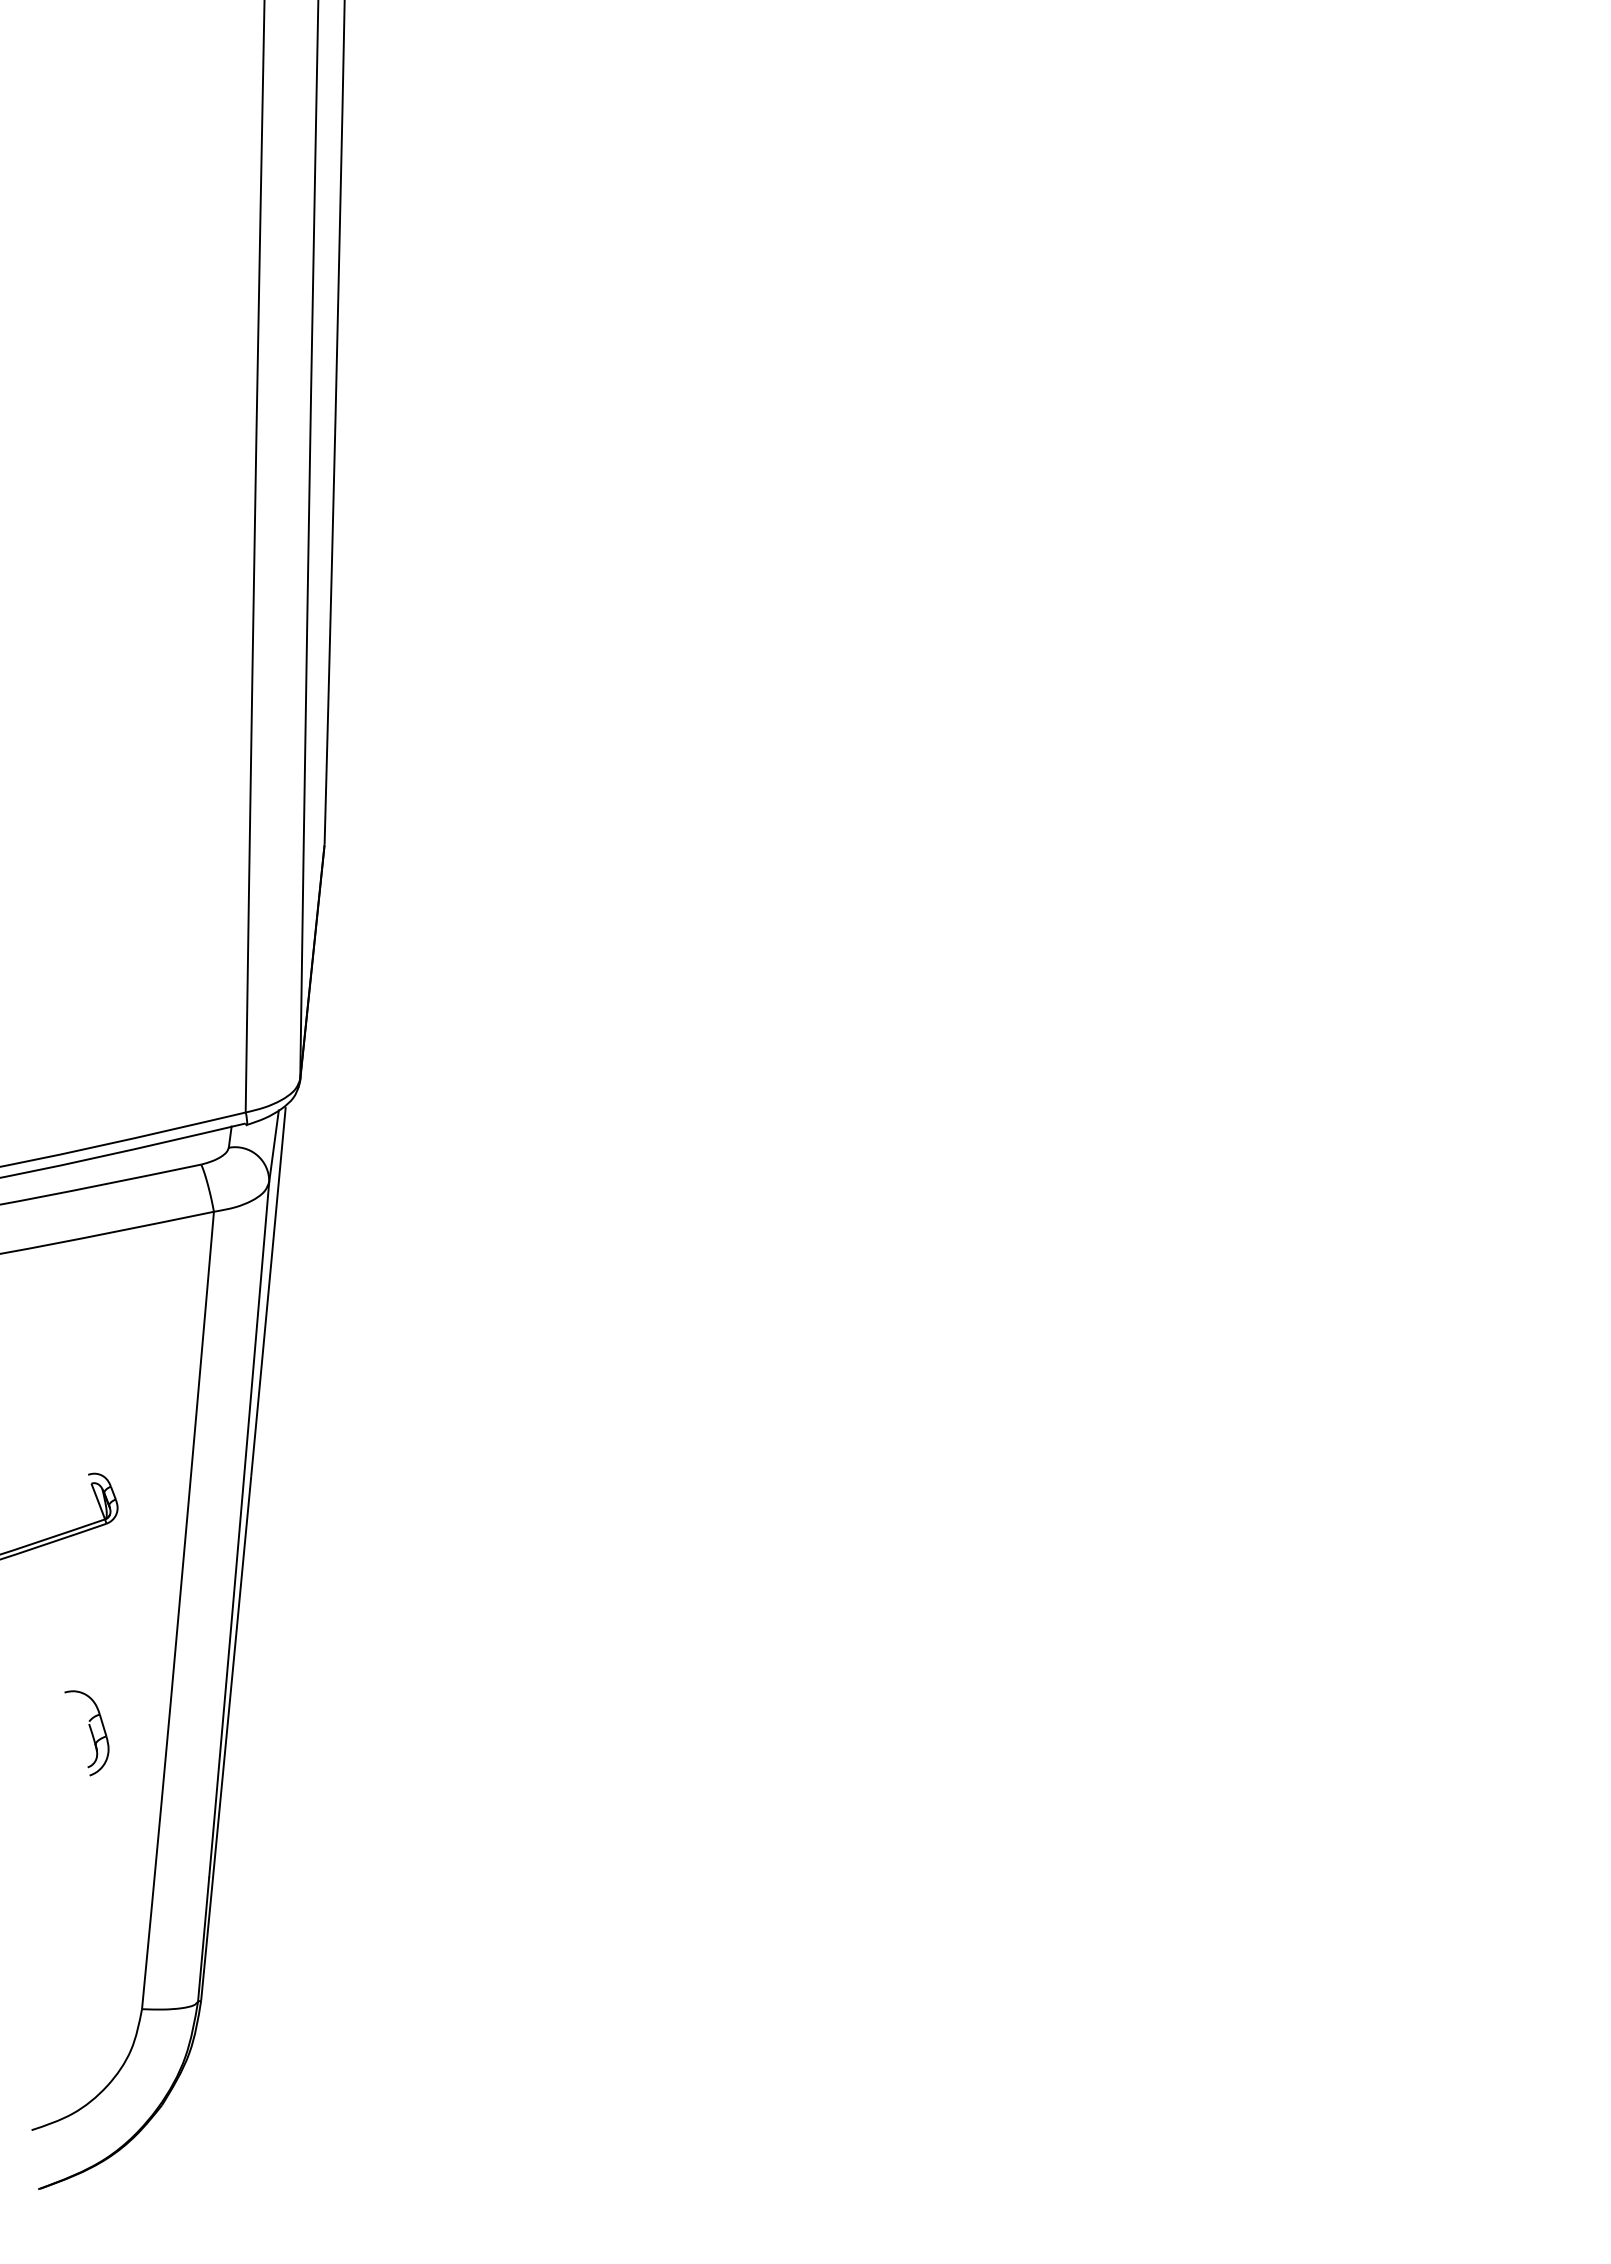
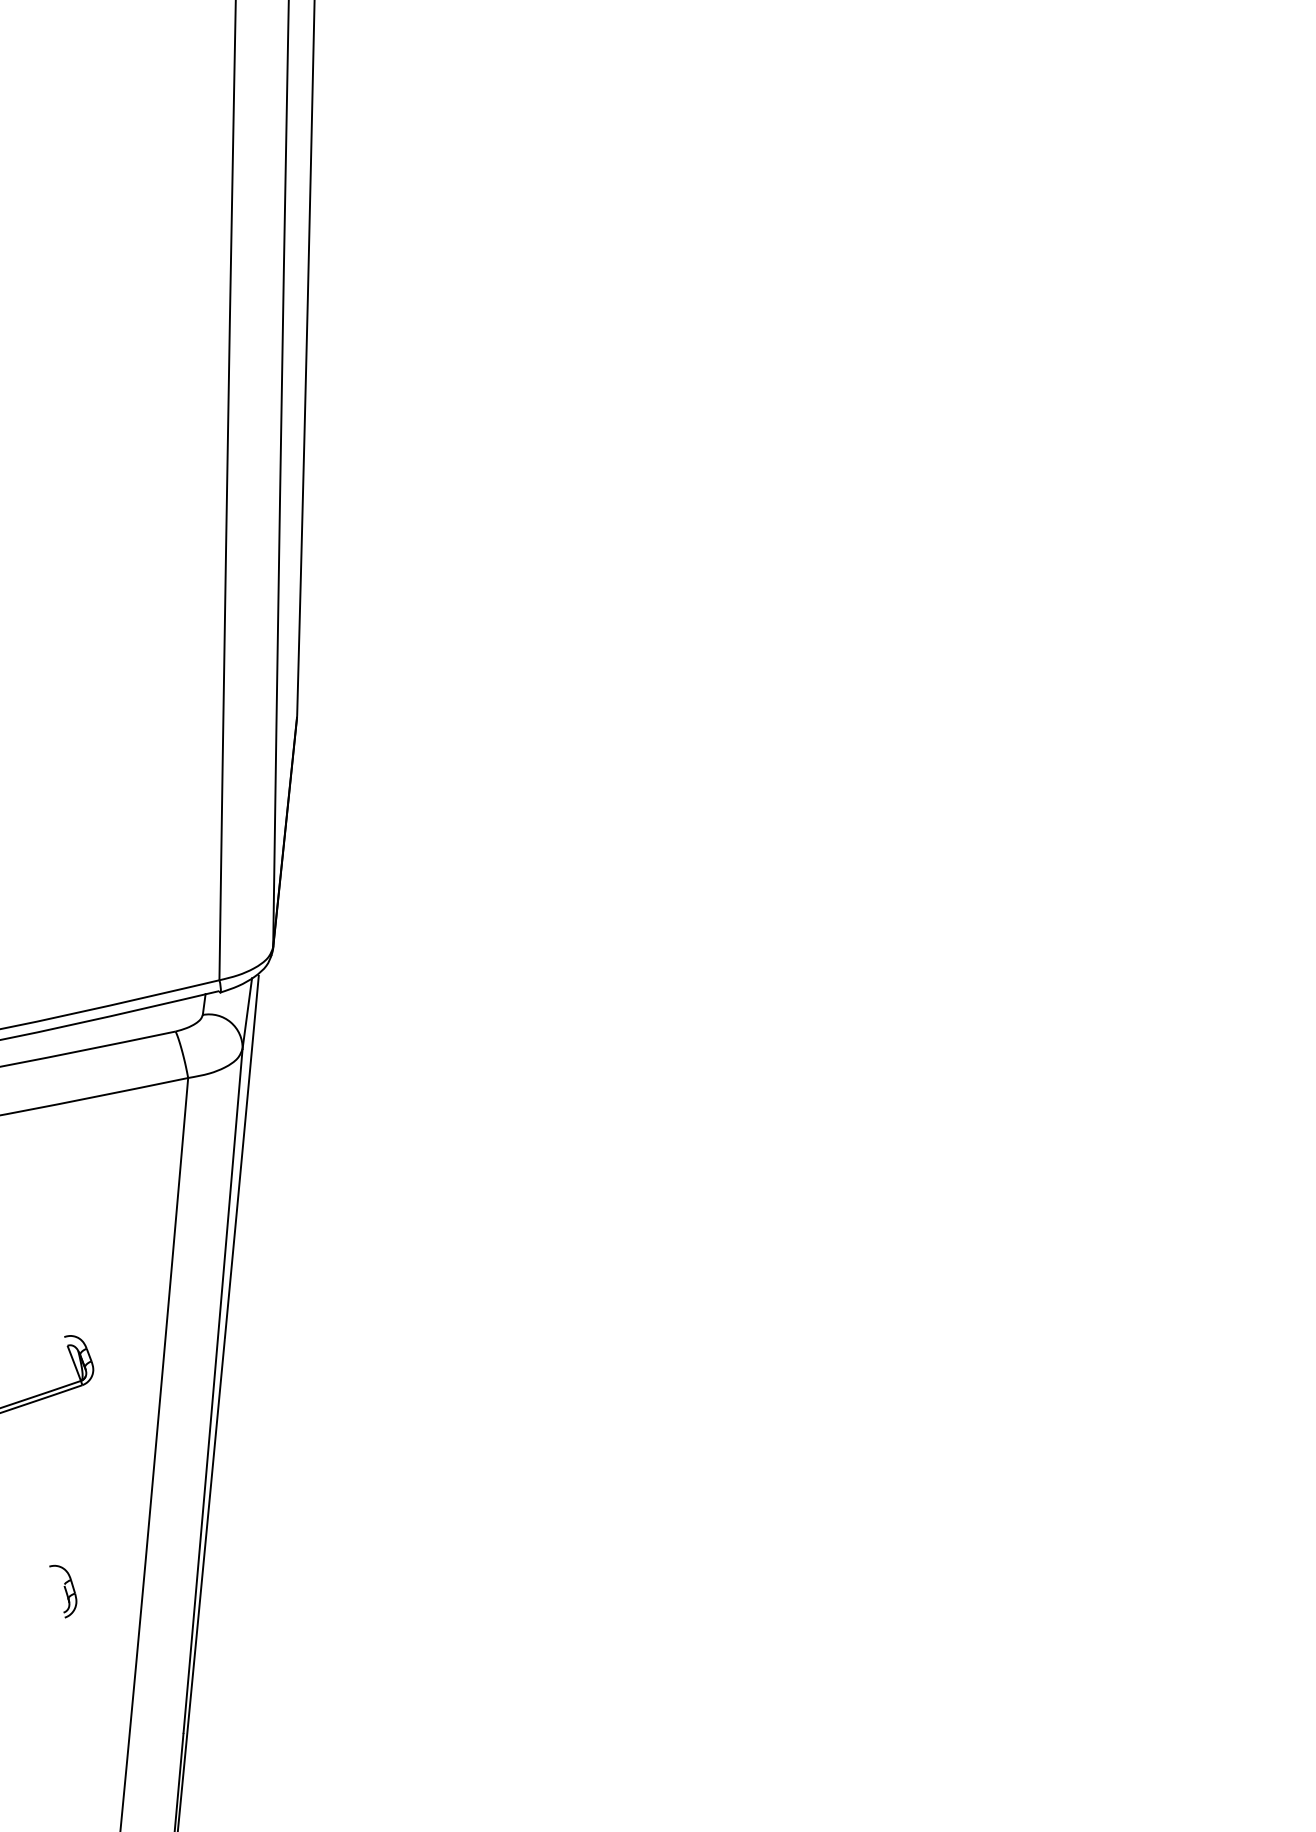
part: (86, 1733) -> (62, 1591), size x0.62

